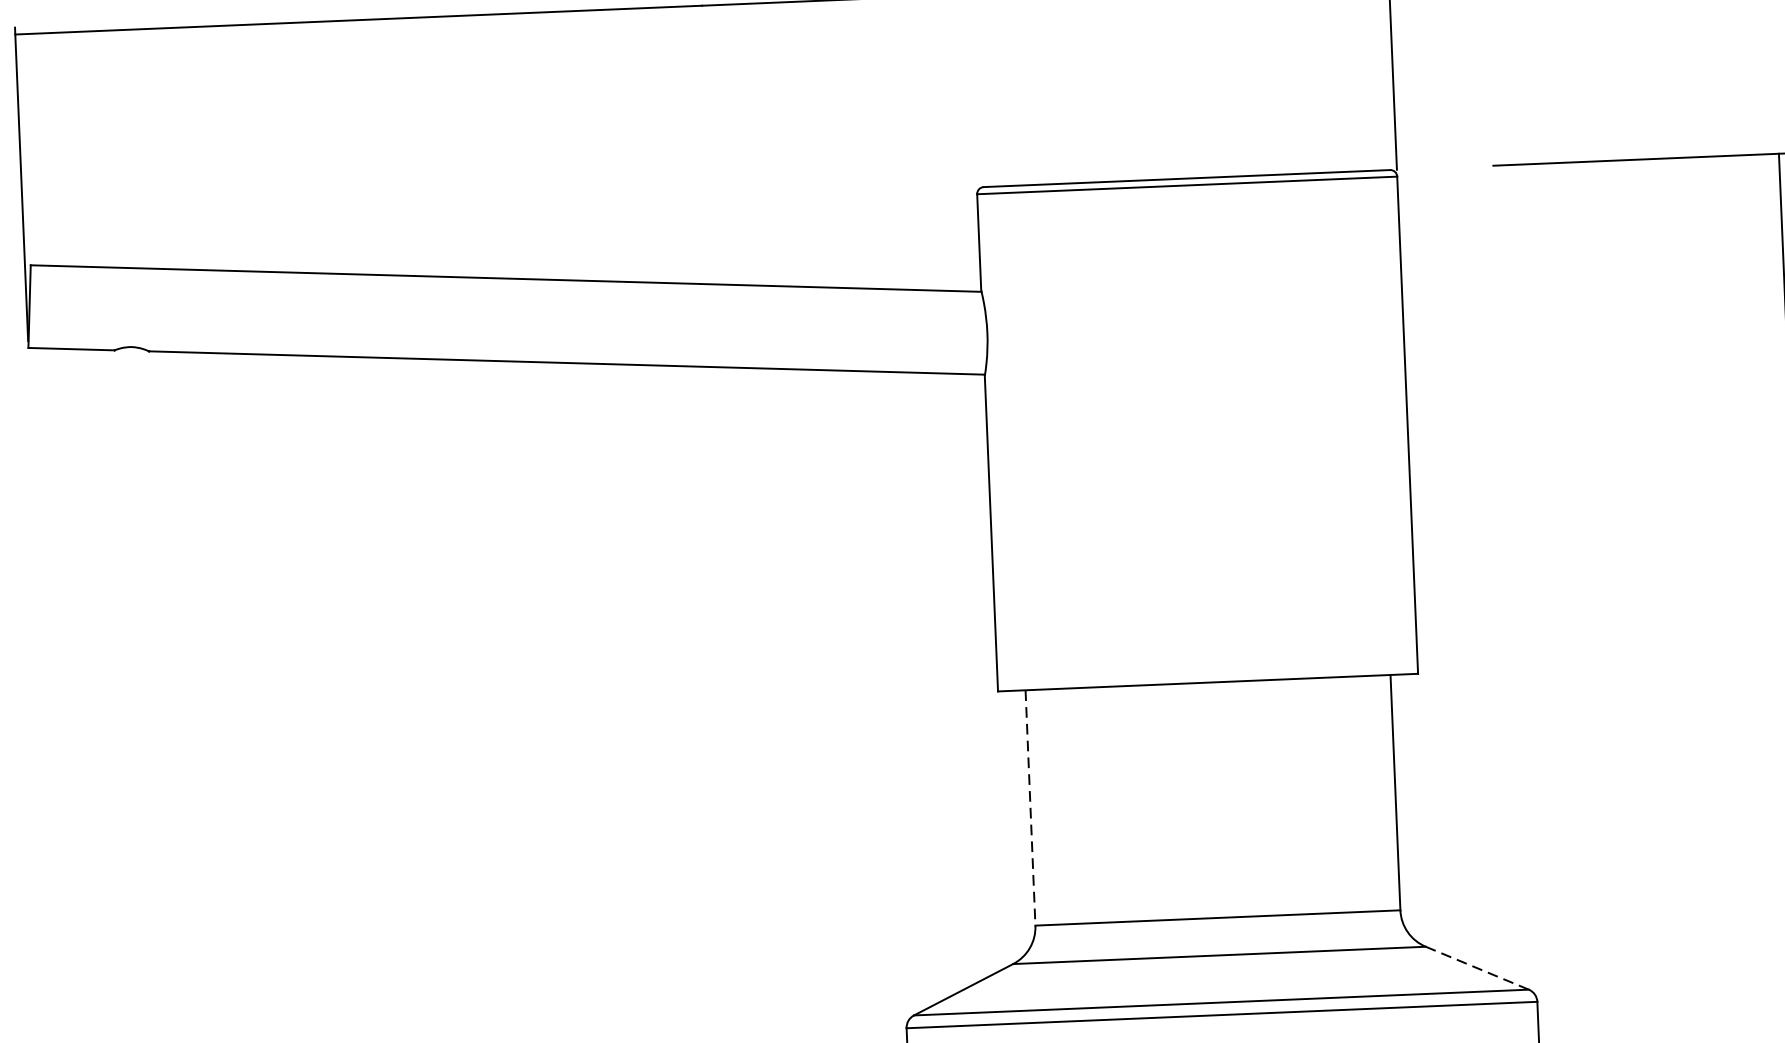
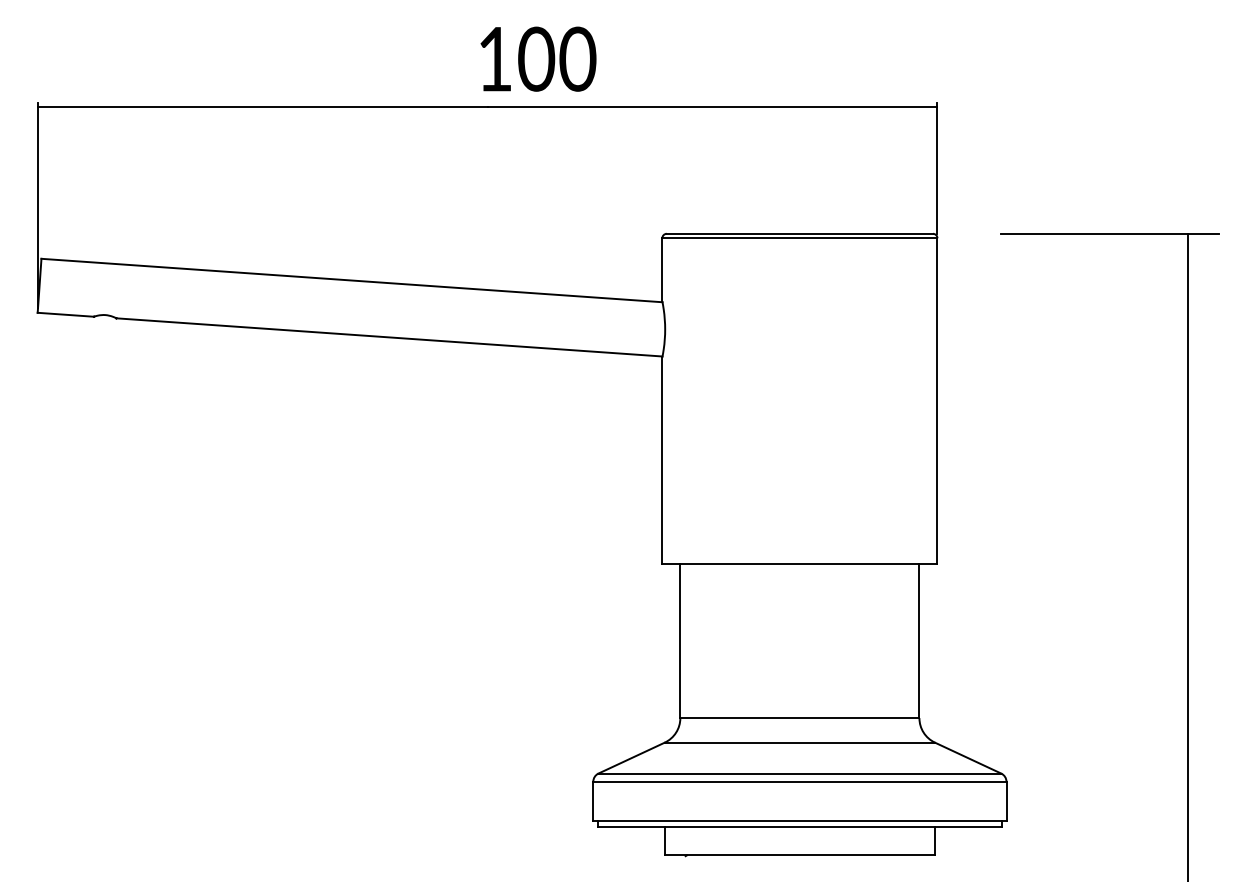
line: (1030, 808) -> (680, 641), dashed -> solid
line: (1477, 968) -> (968, 758), dashed -> solid

